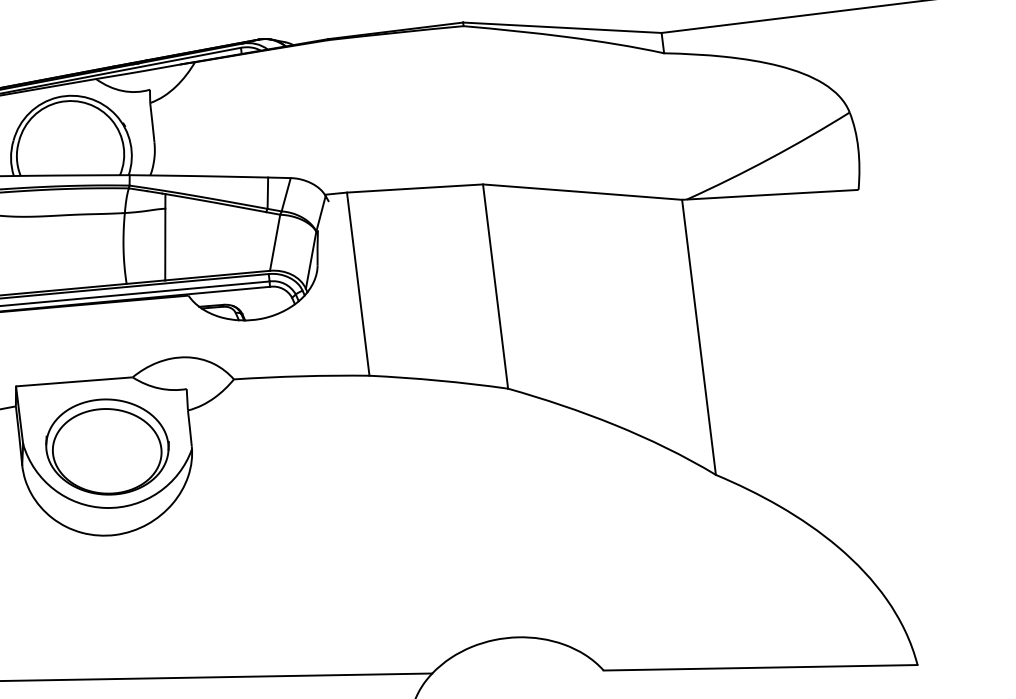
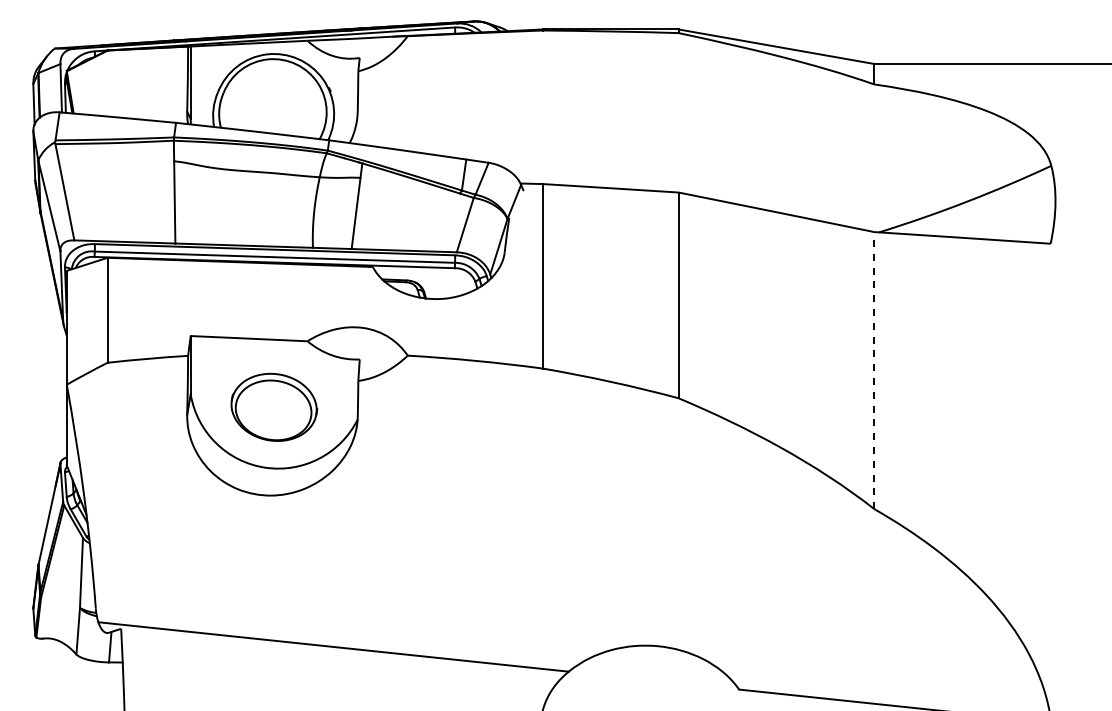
line: (699, 337) -> (874, 370), solid -> dashed
part: (107, 447) -> (274, 407), size x0.7

